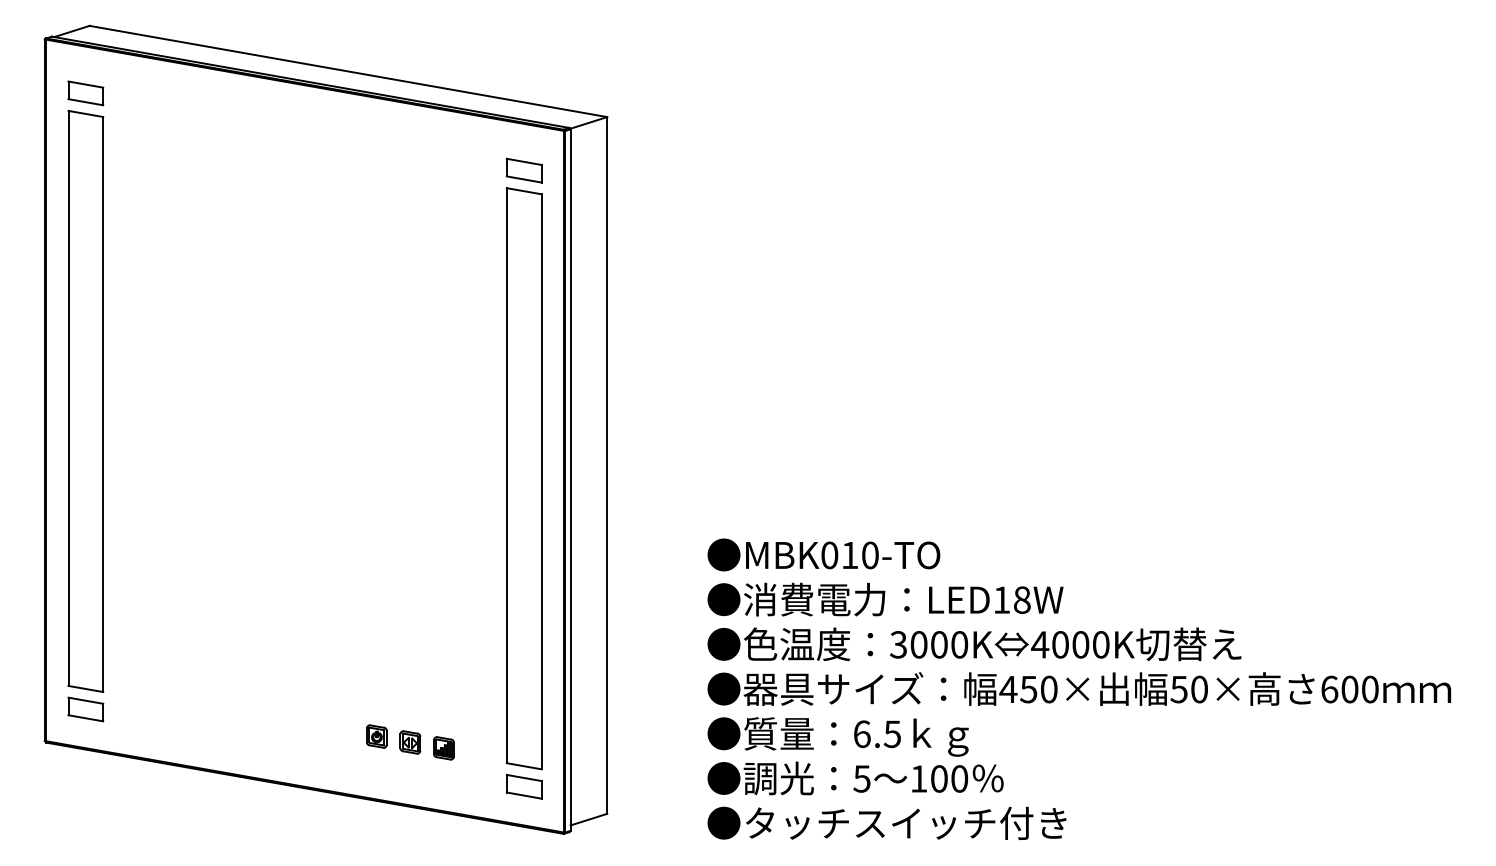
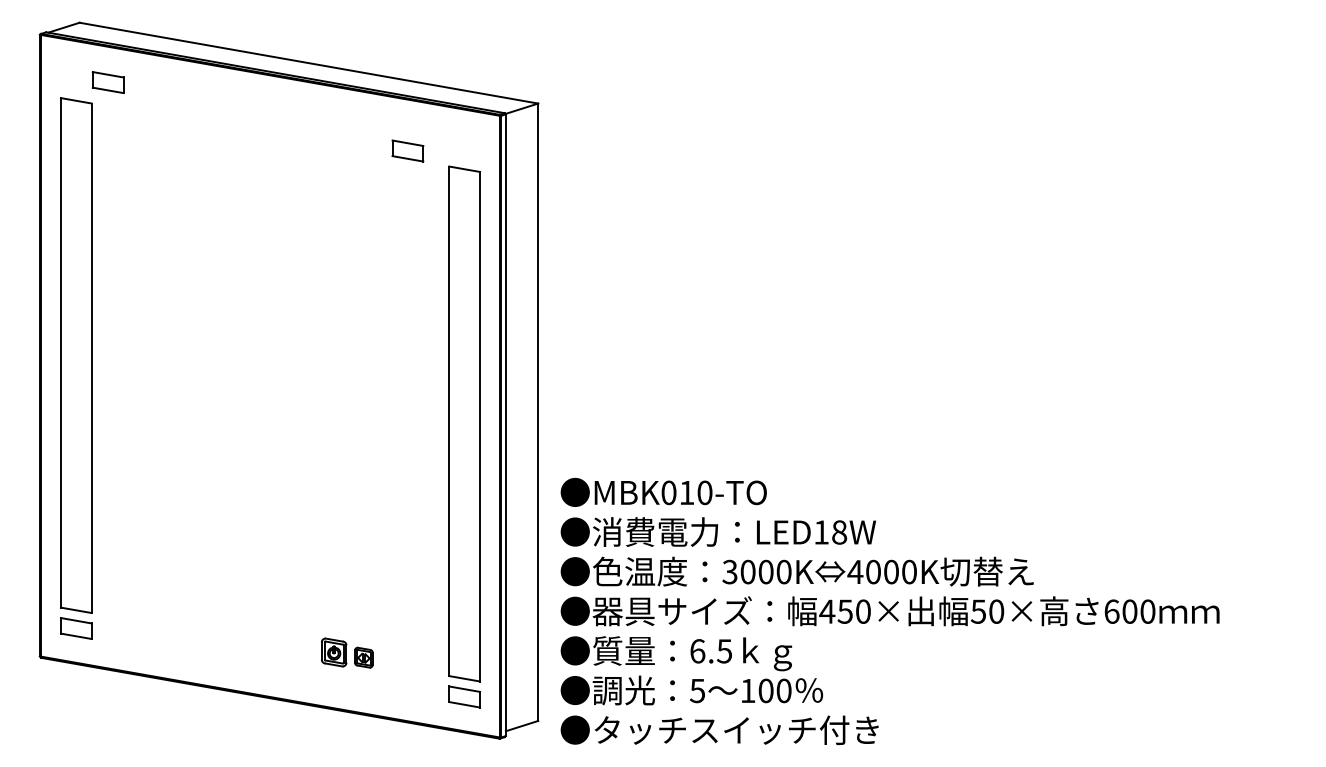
part: (85, 93) -> (107, 82), moved
part: (523, 170) -> (407, 150), moved
text: (1079, 688) -> (890, 610), moved
part: (376, 736) -> (333, 652), size x1.4
part: (443, 748) -> (393, 663), removed

